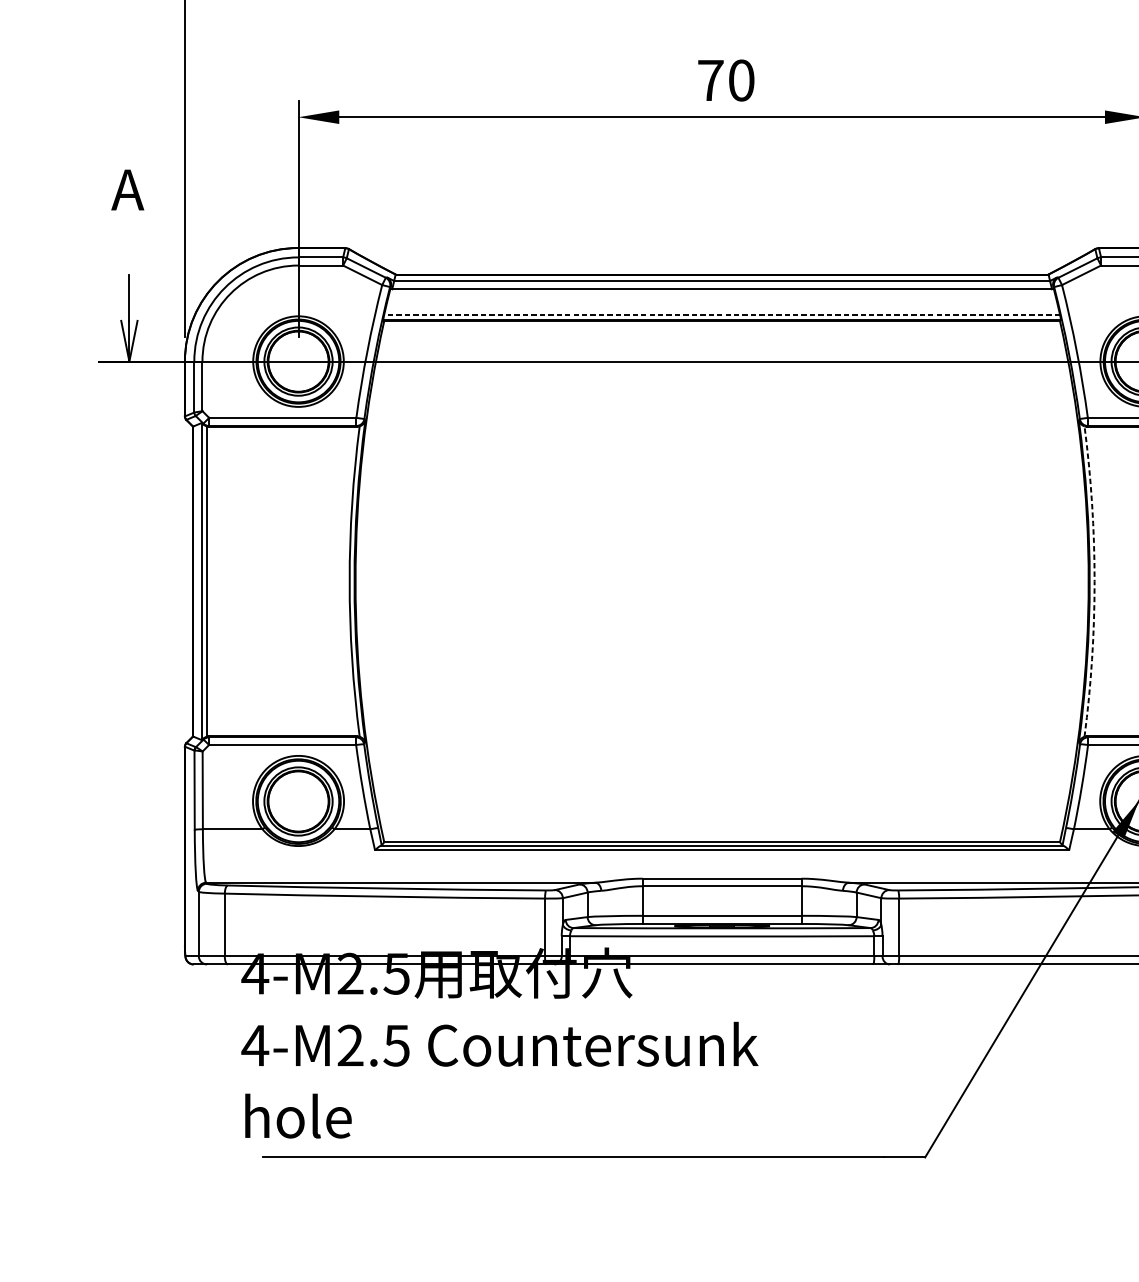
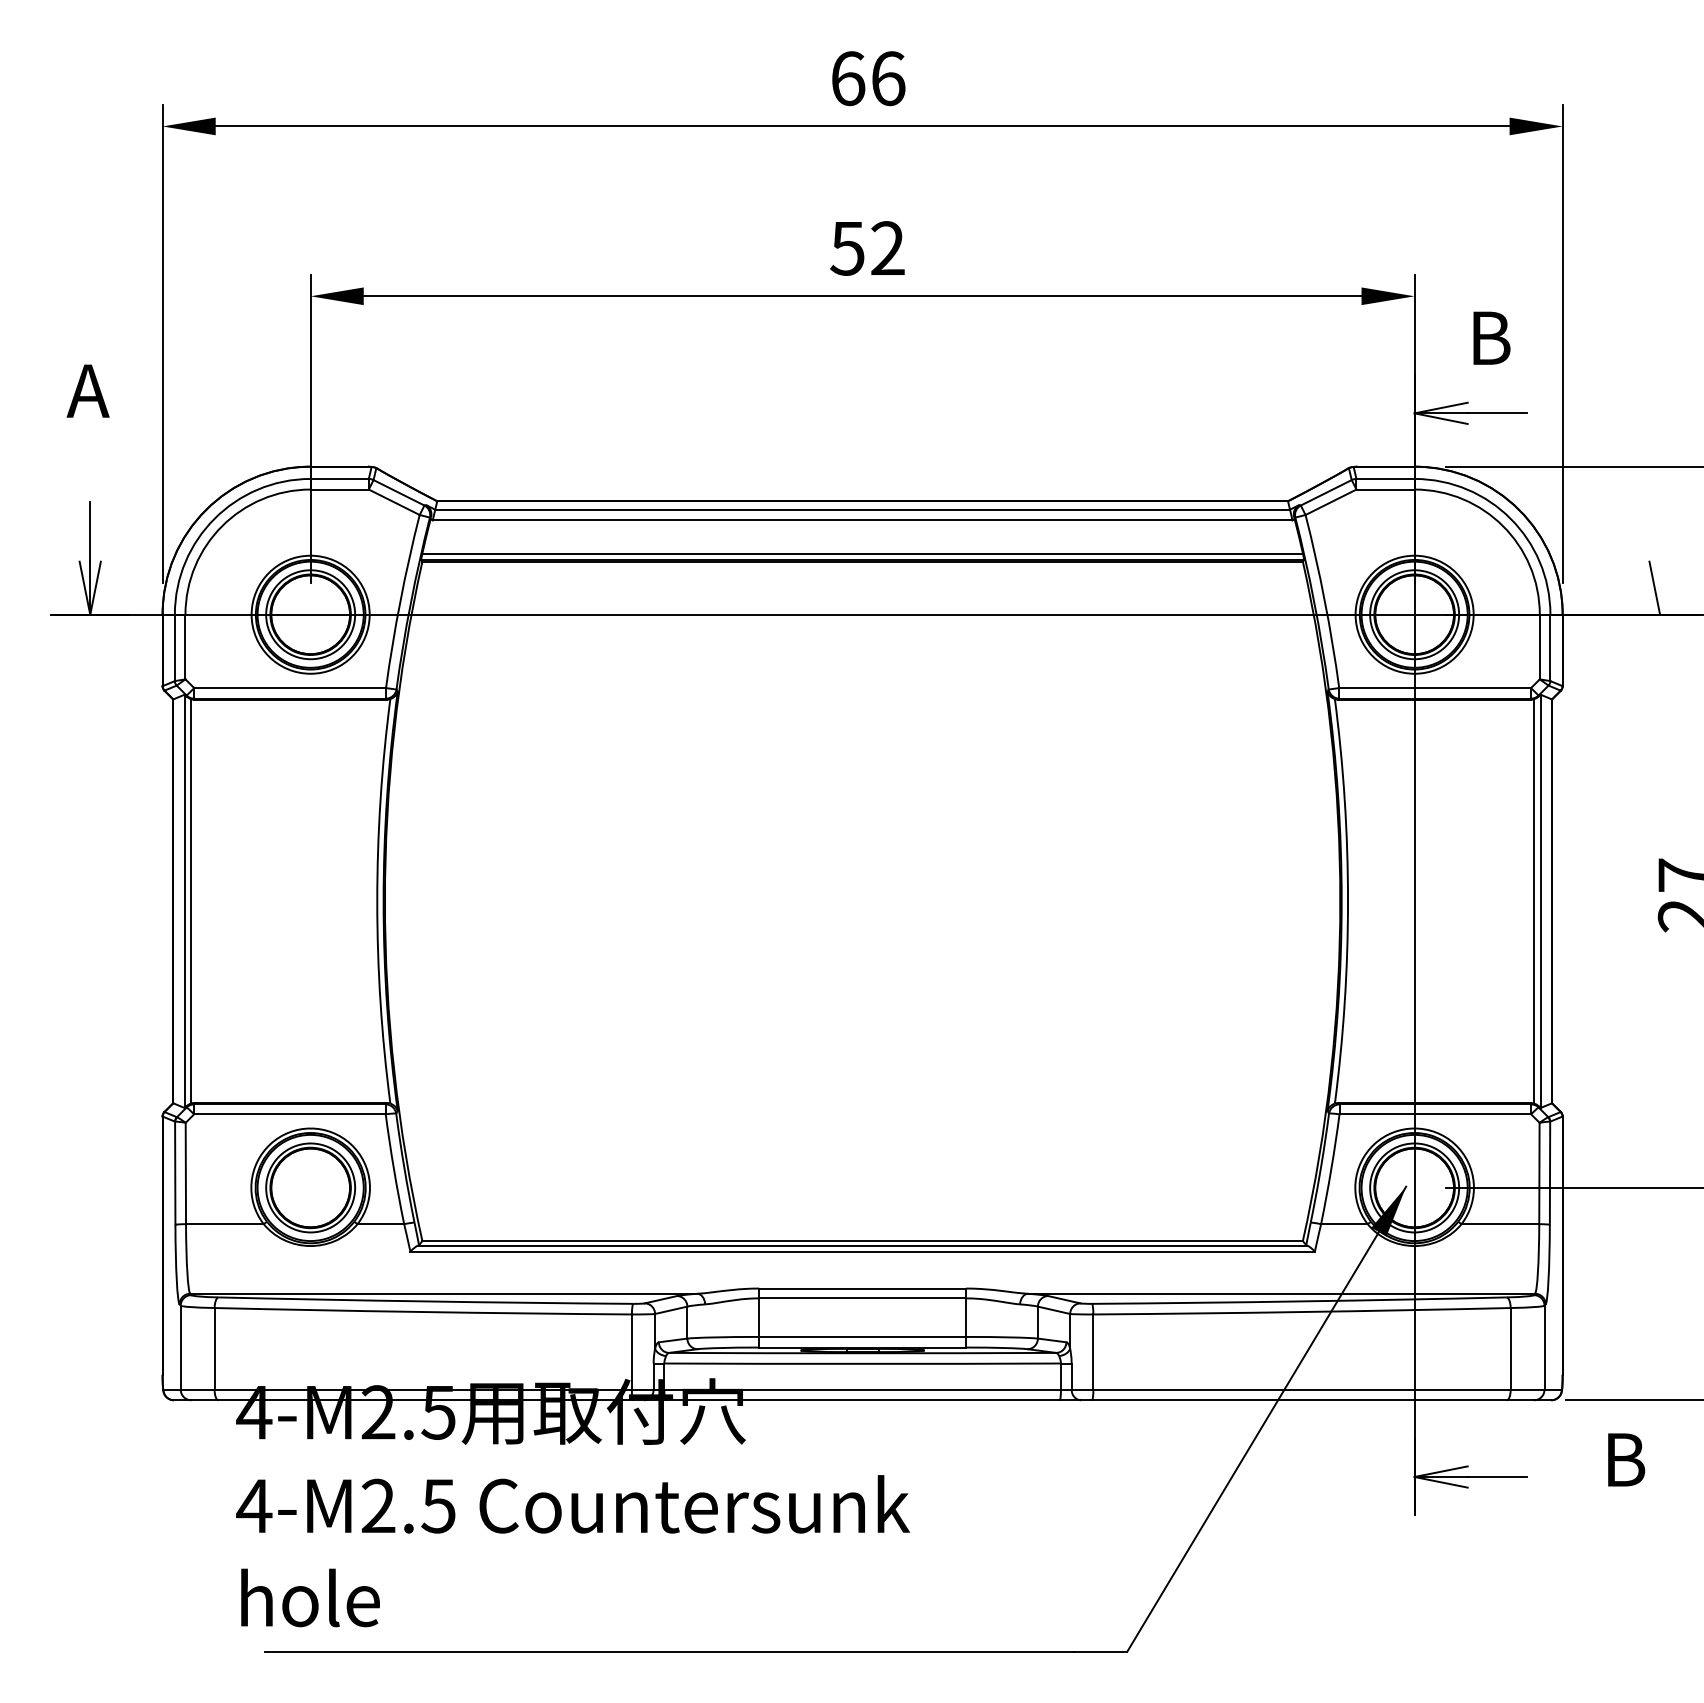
text: (725, 80) -> (867, 248), 70 -> 52
line: (722, 314) -> (862, 553), dashed -> solid
arc: (1094, 581) -> (1348, 901), dashed -> solid

